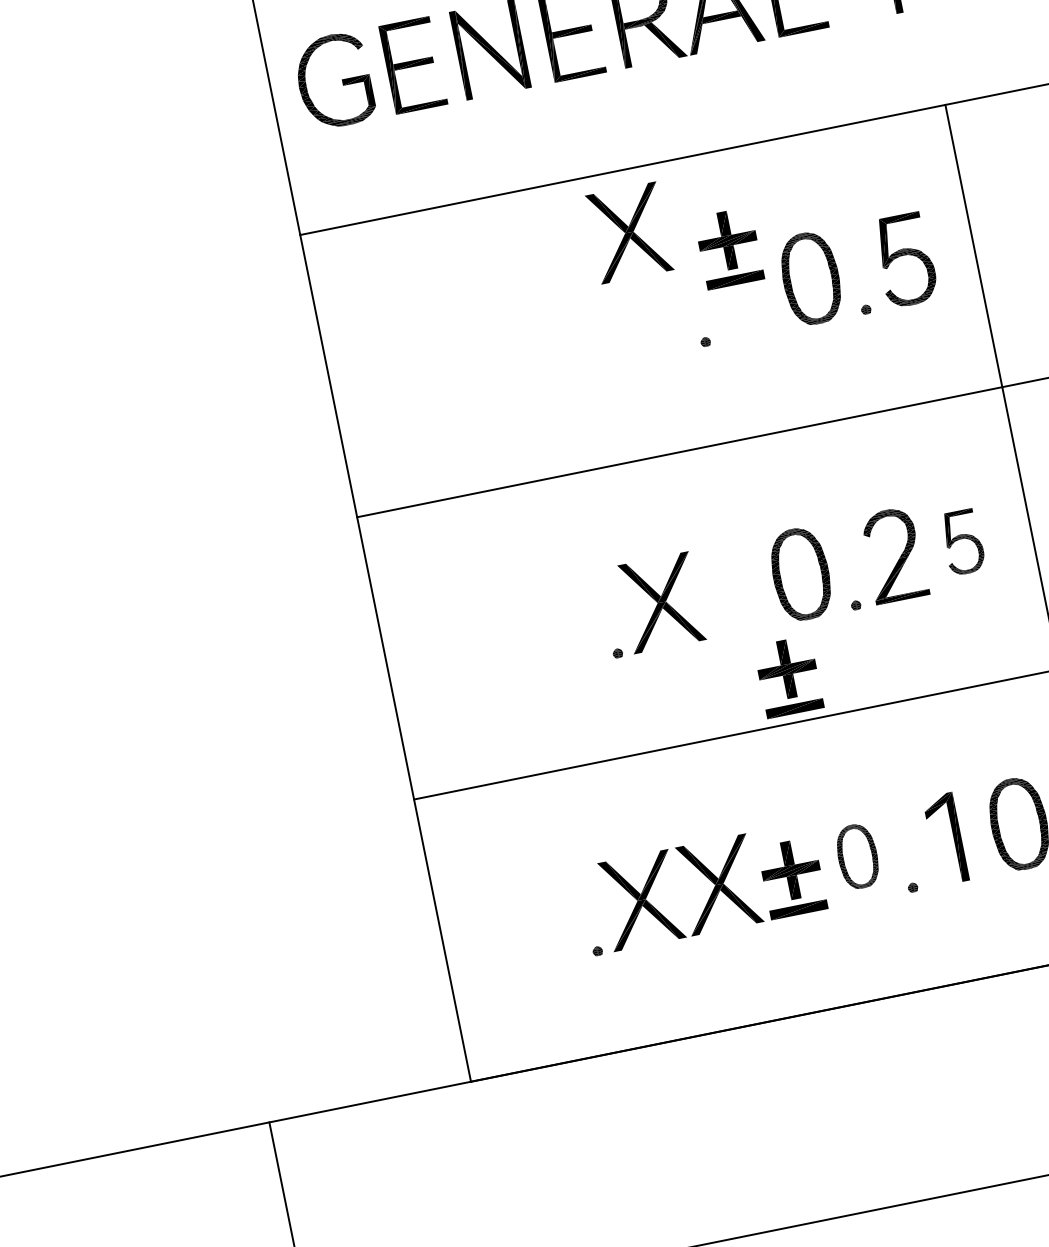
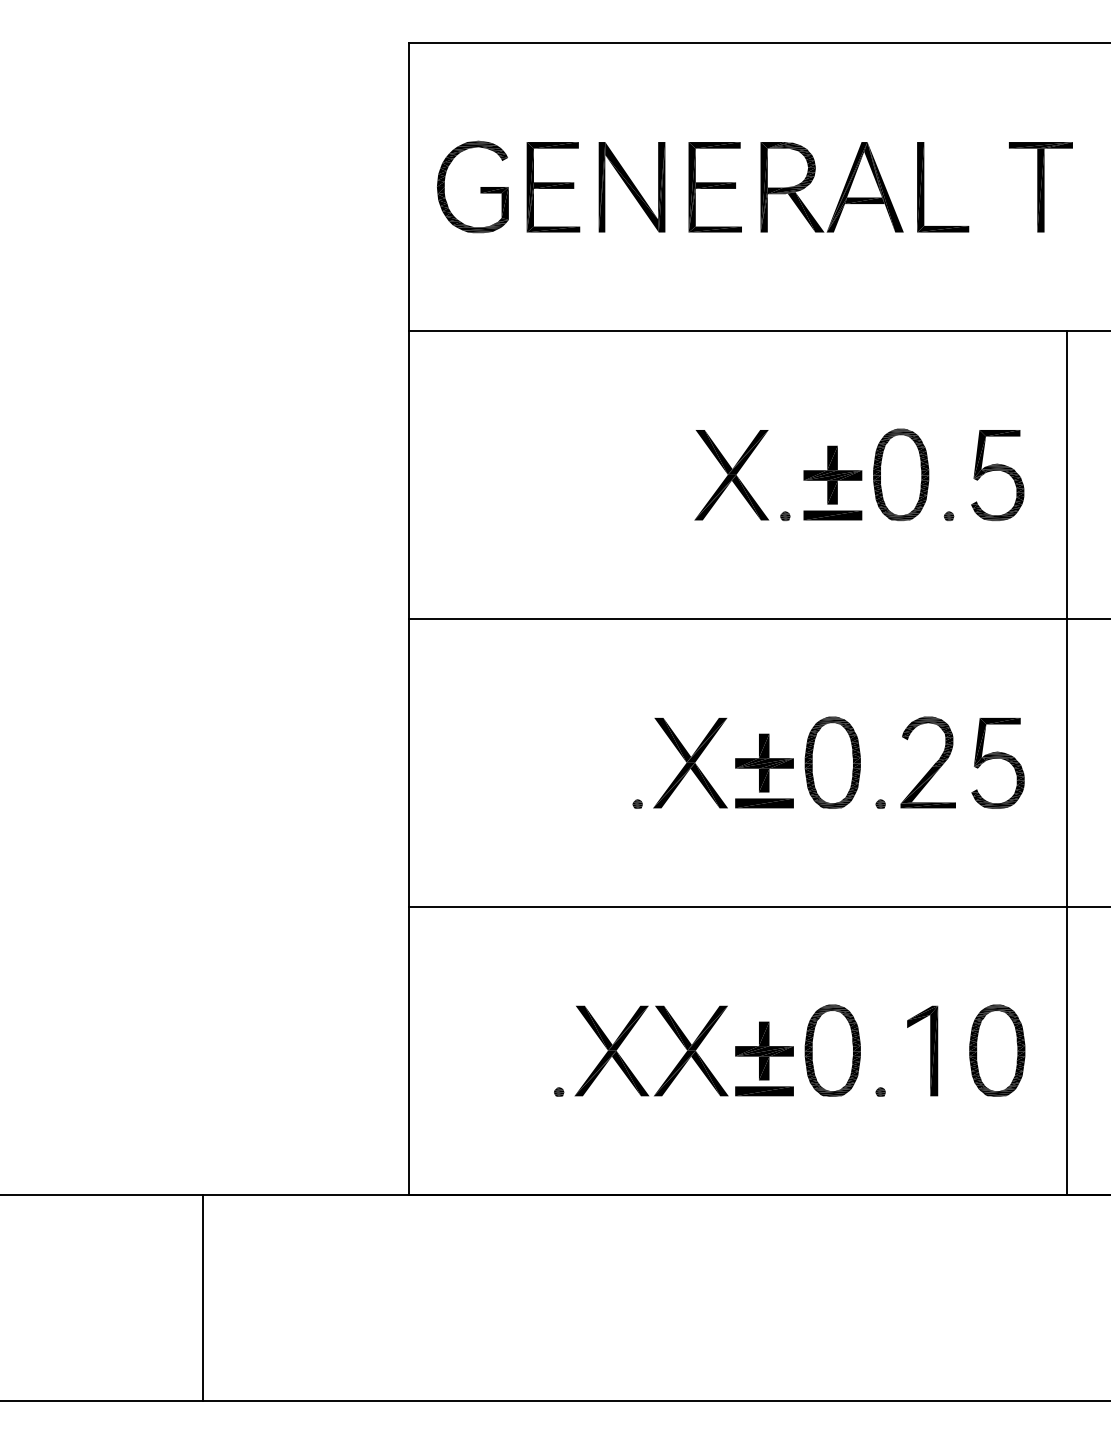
part: (628, 233) -> (731, 475), moved
part: (728, 247) -> (832, 482), moved
part: (962, 542) -> (997, 763), size x1.43
part: (788, 676) -> (764, 770), moved
part: (857, 856) -> (832, 1050), size x1.43

